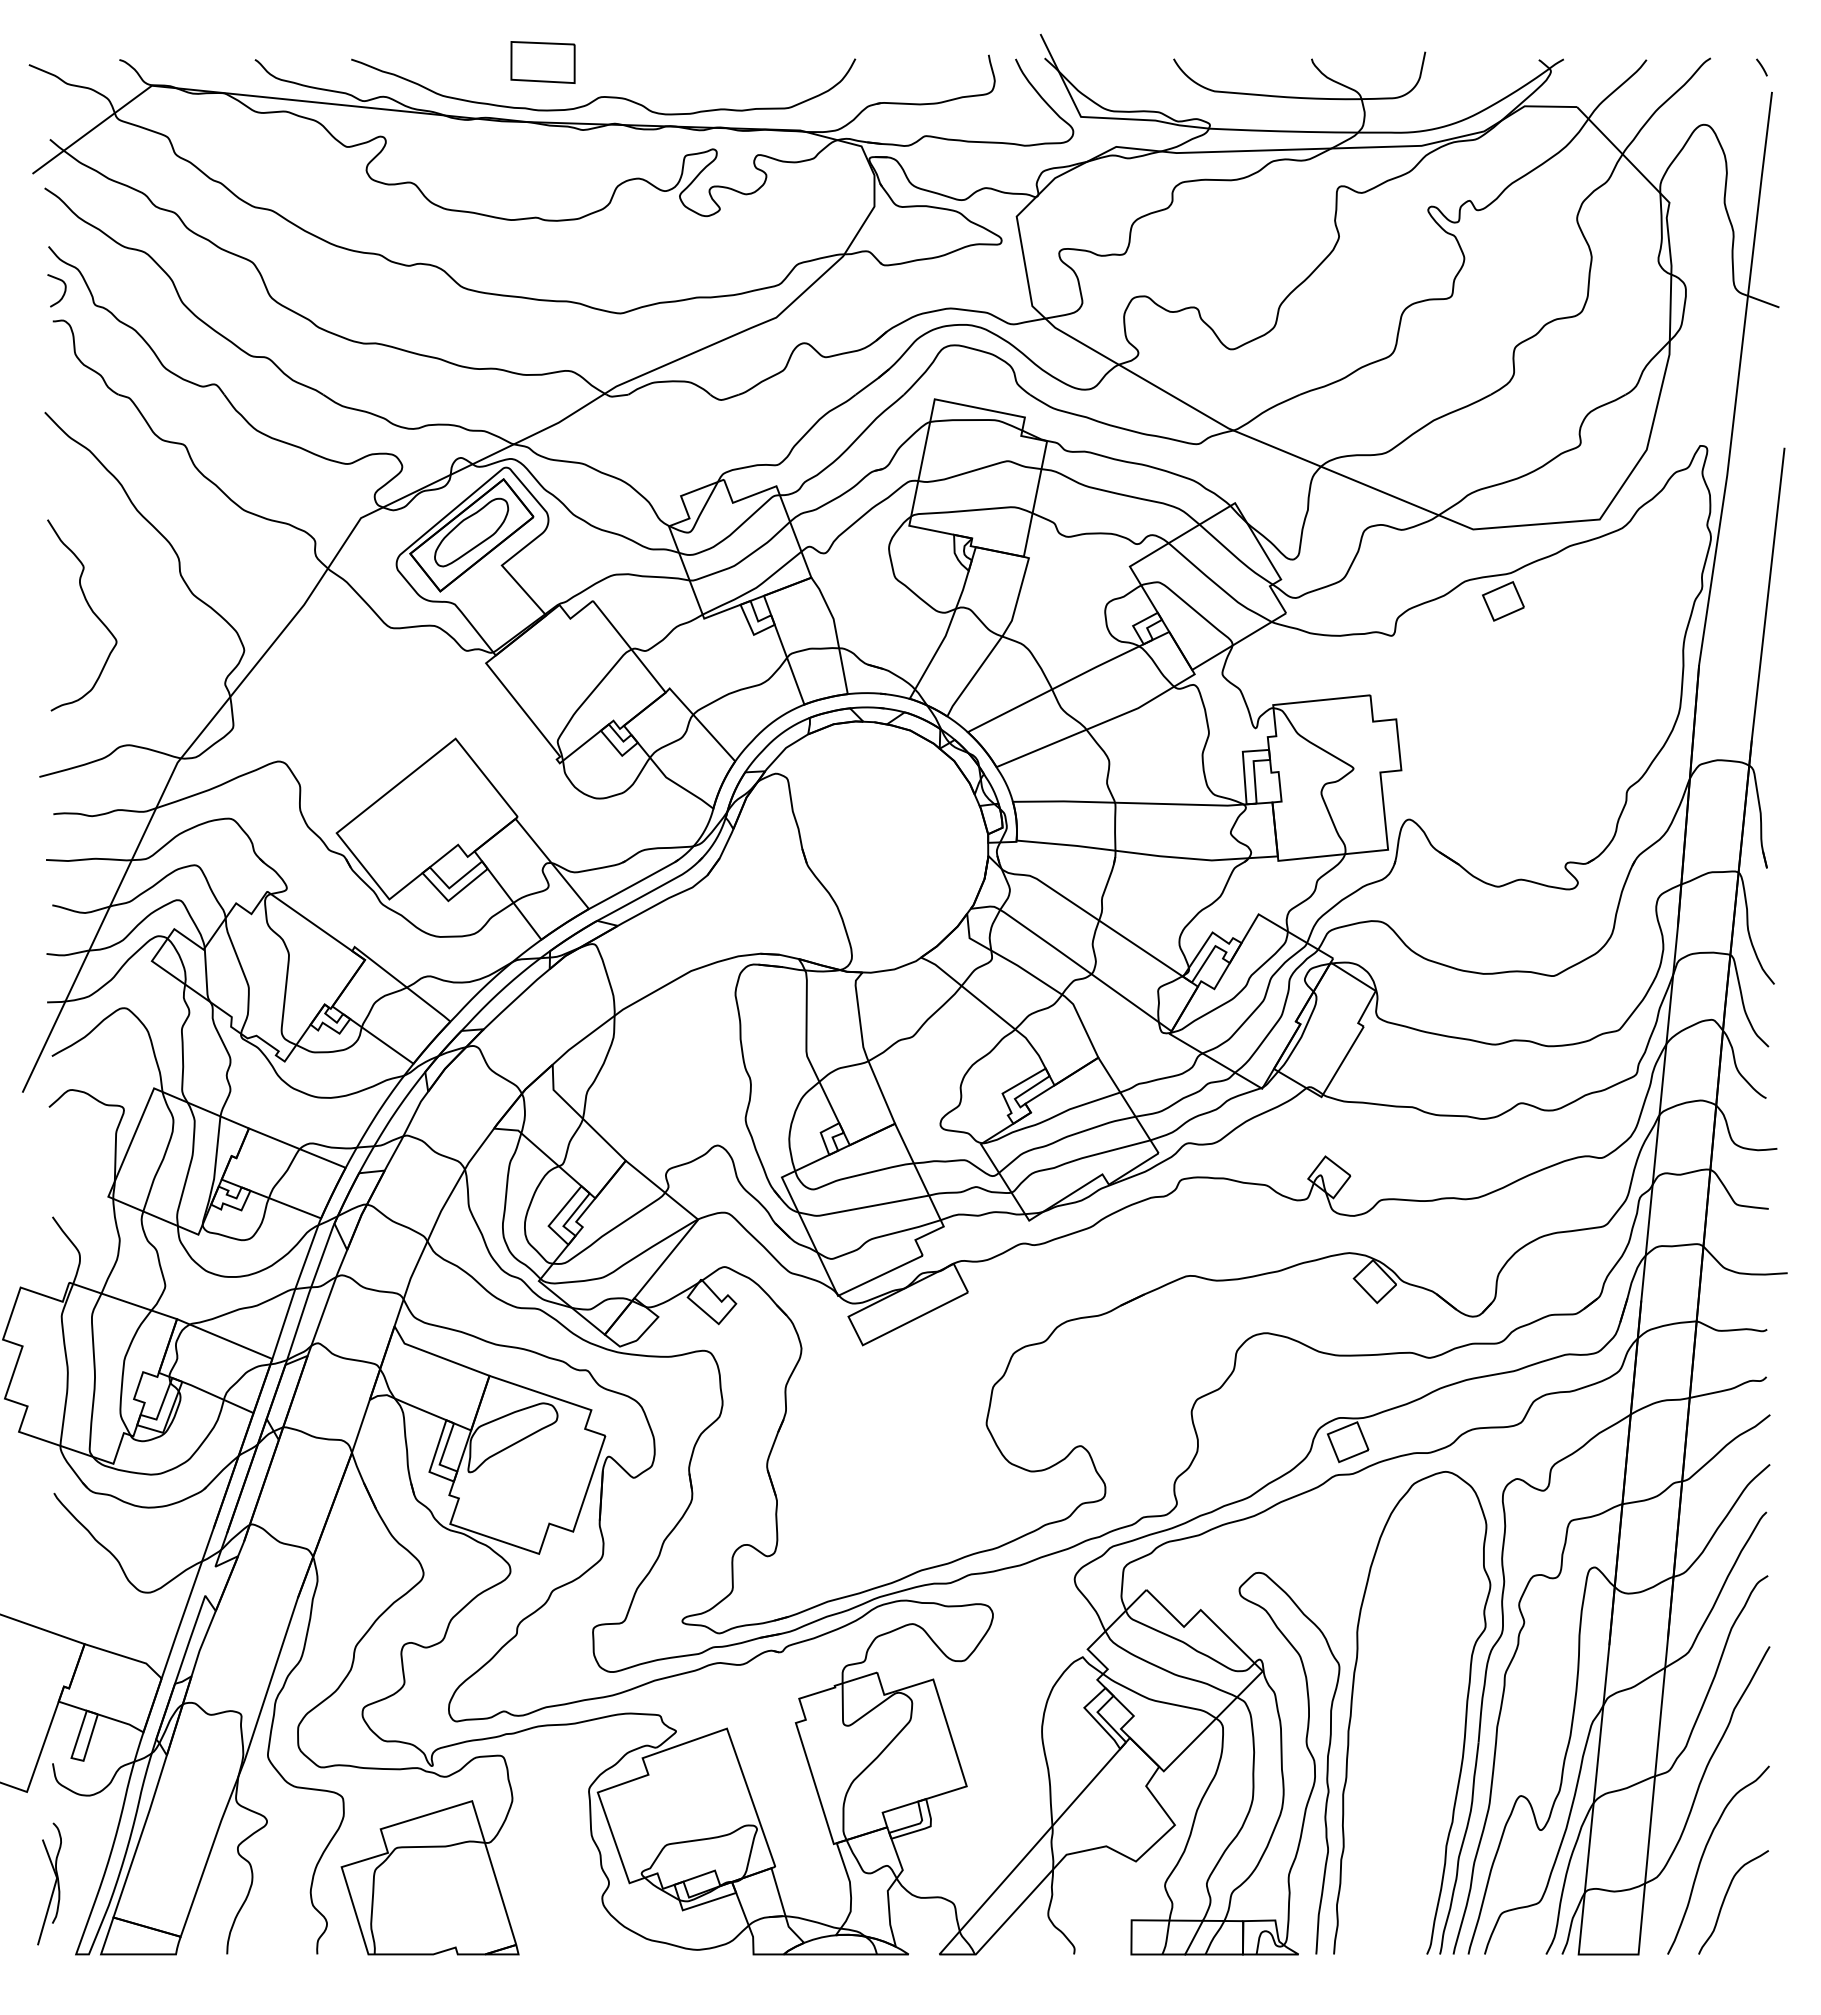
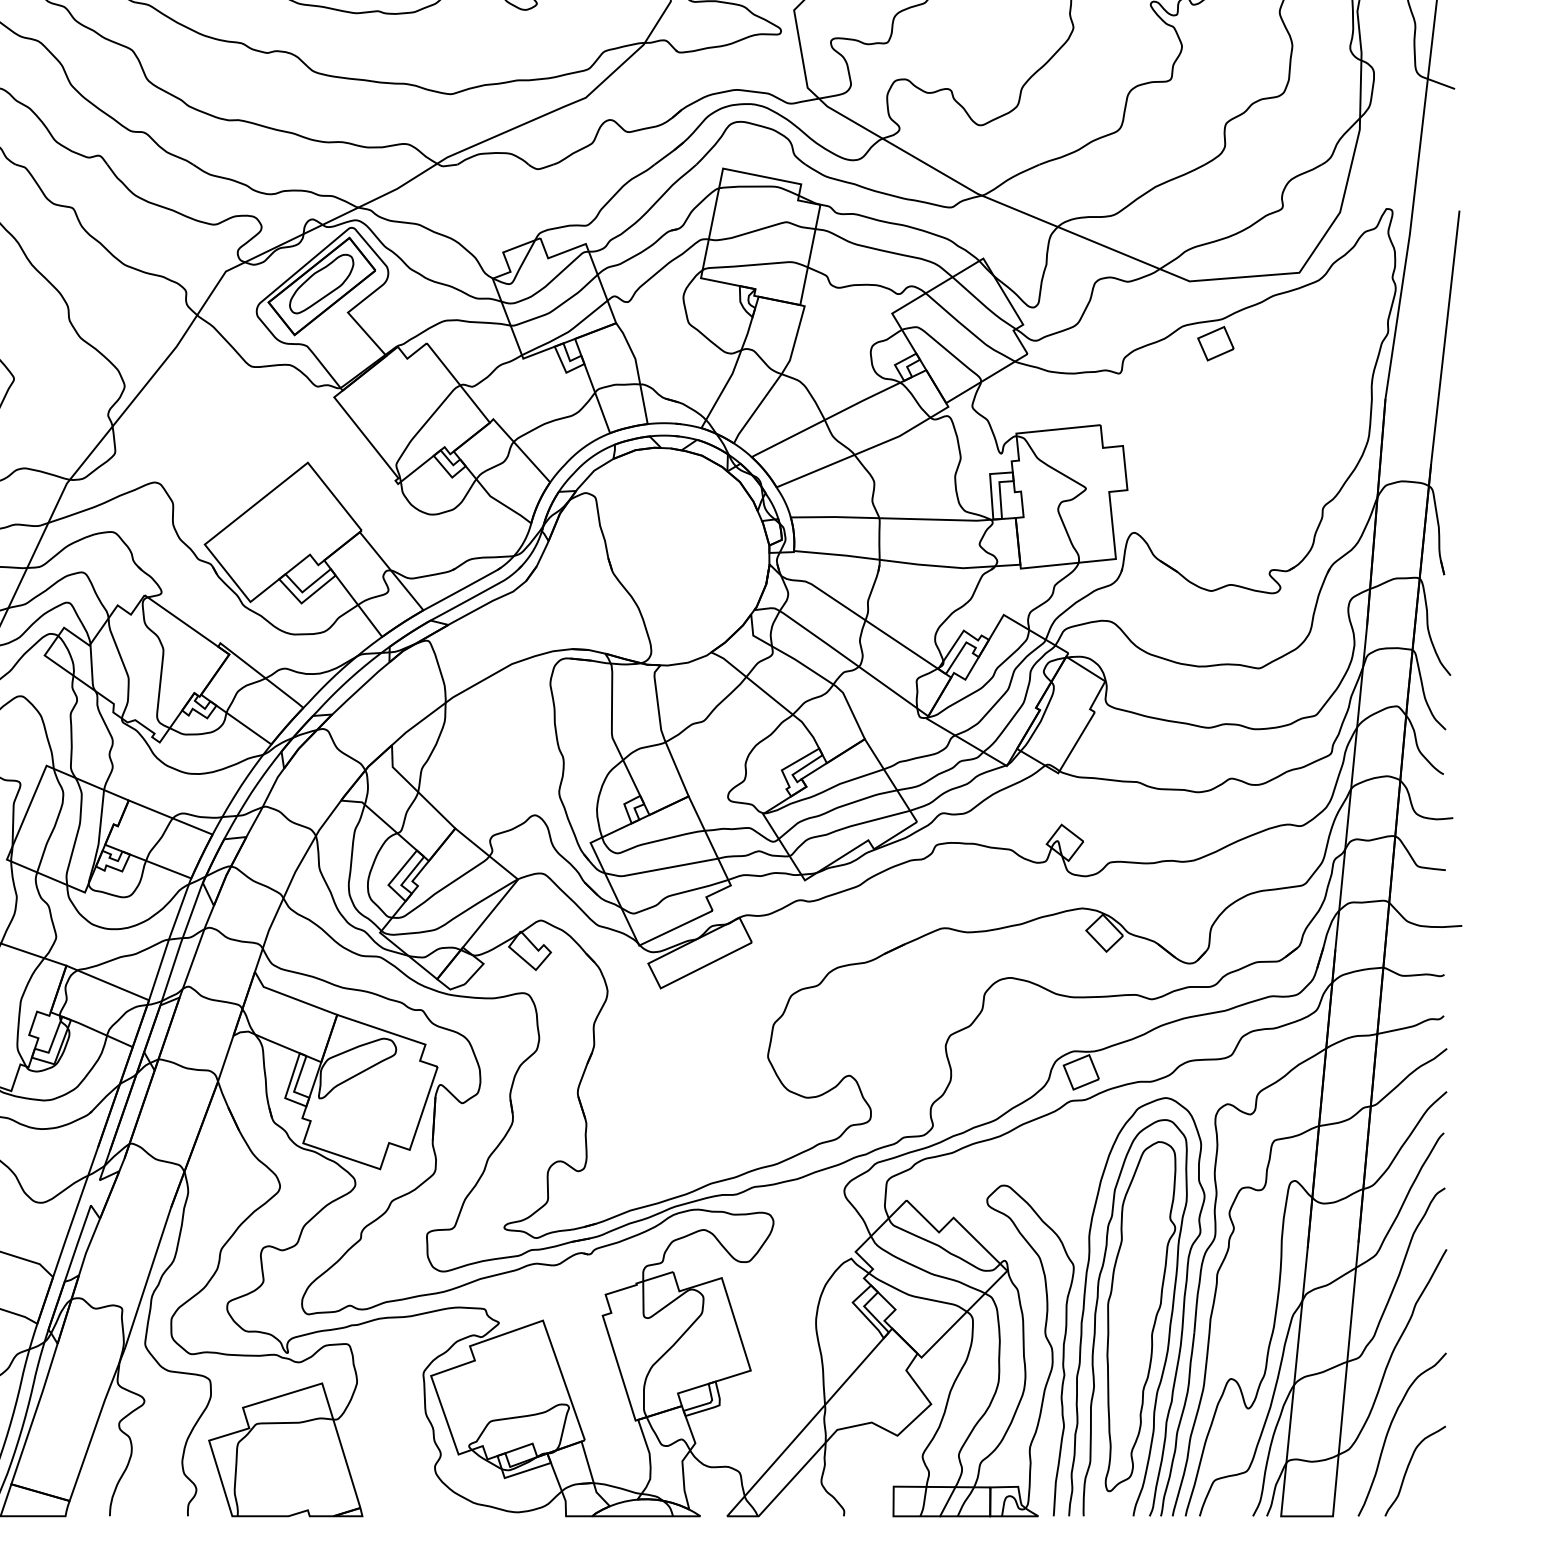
part: (1409, 1725) -> (1134, 1317), added

